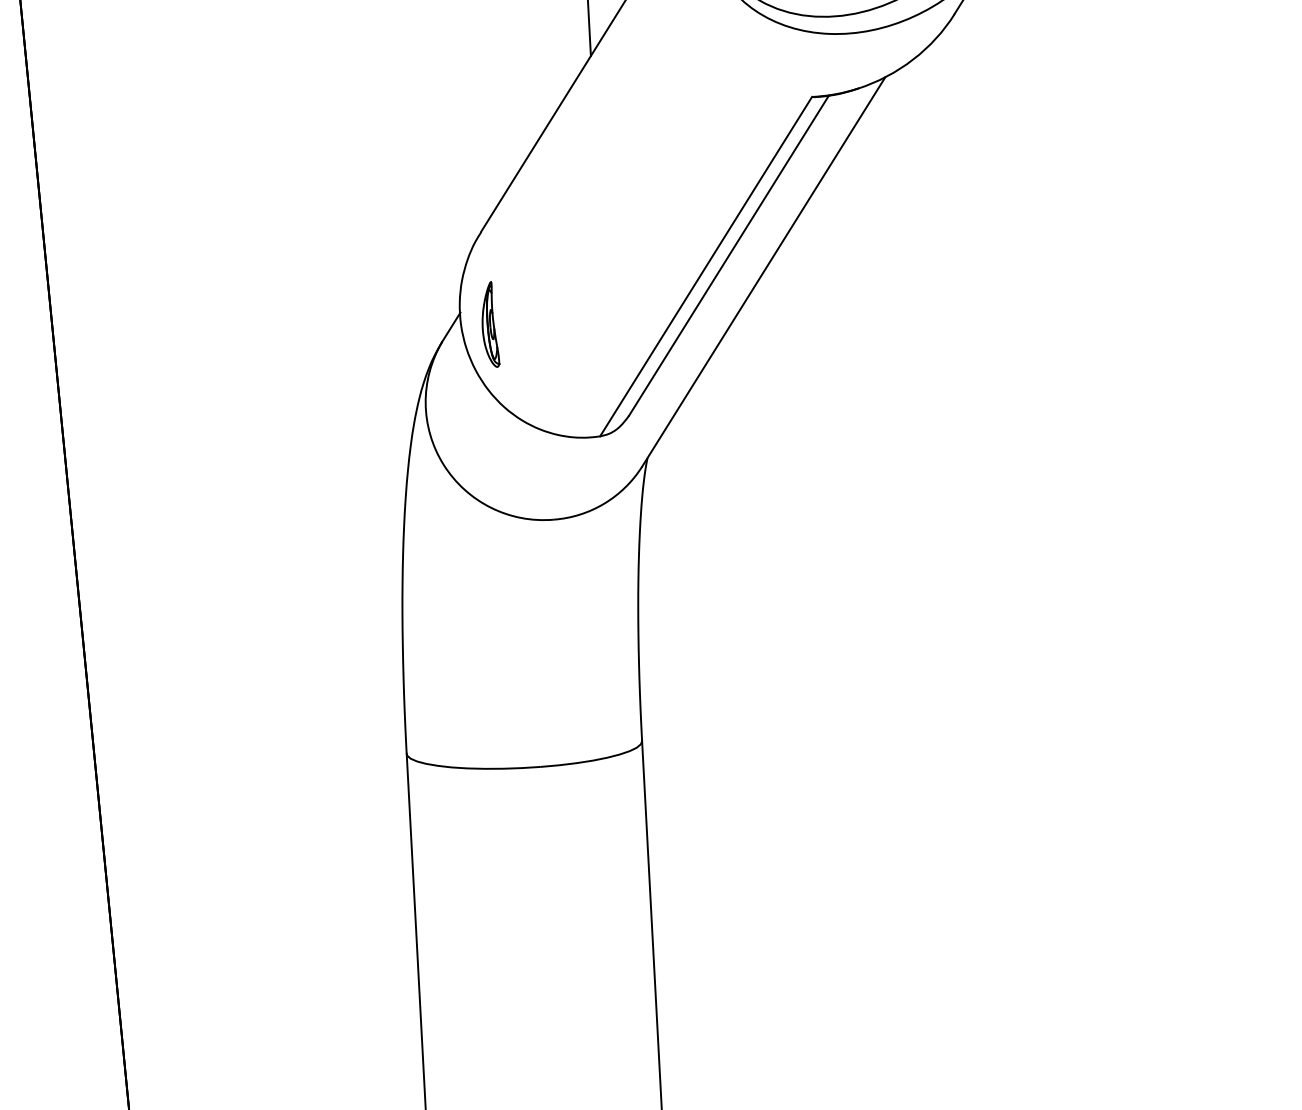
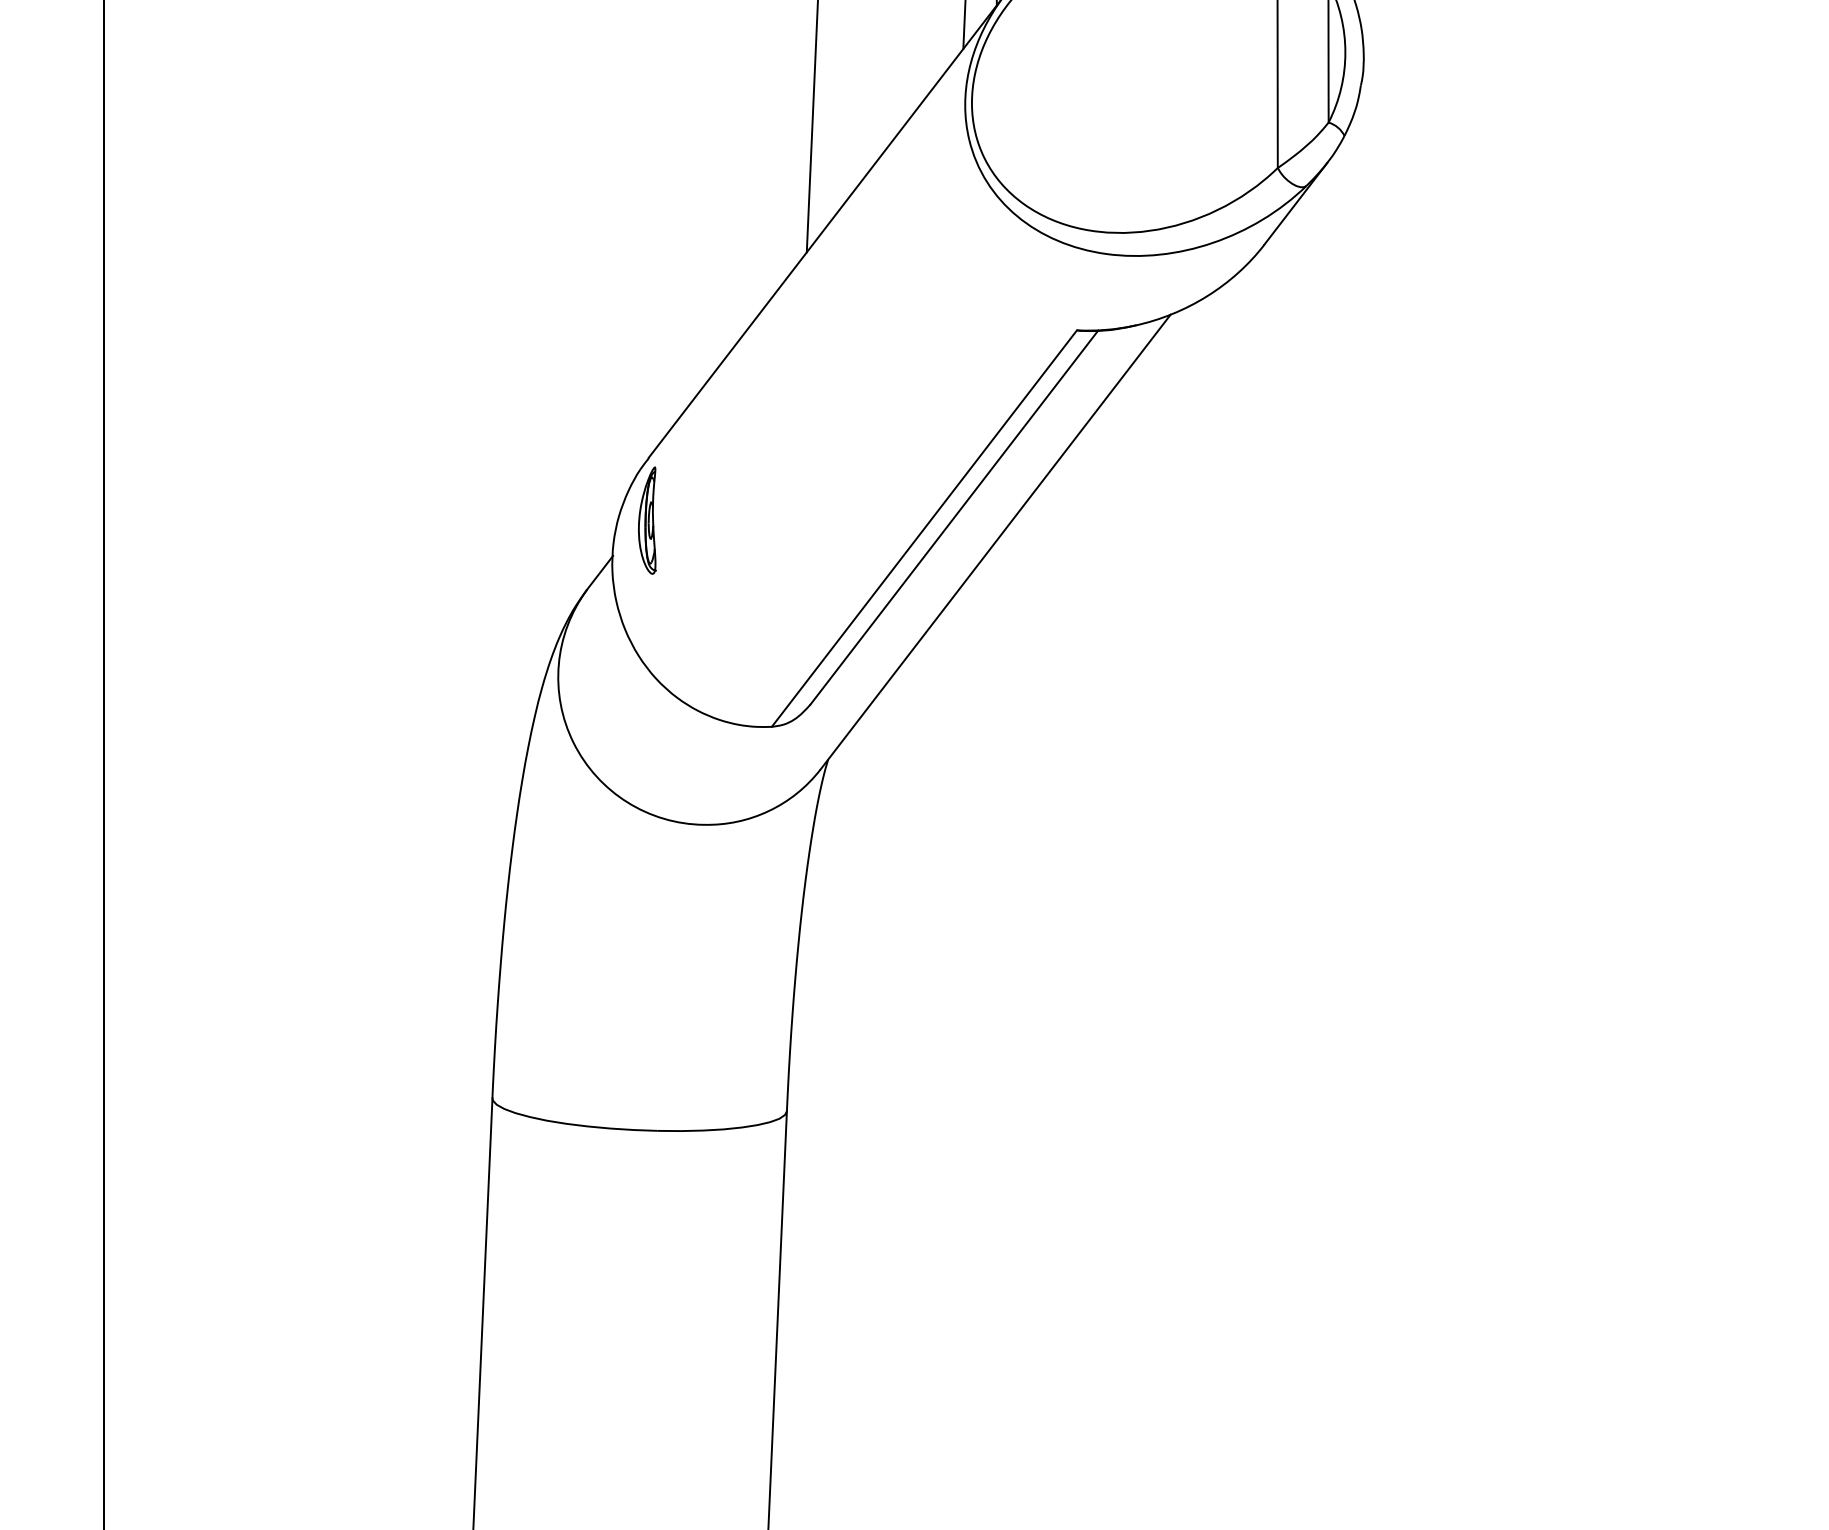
part: (489, 324) -> (647, 520), moved

